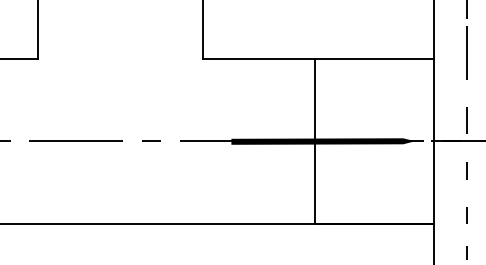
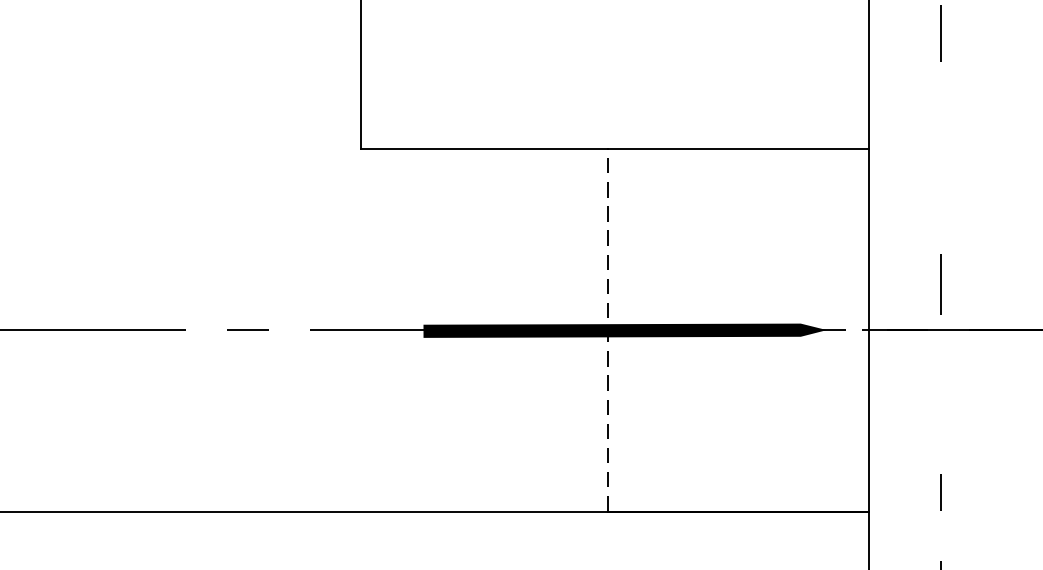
line: (466, 52) -> (939, 135), removed
line: (315, 141) -> (608, 330), solid -> dashed
line: (466, 170) -> (939, 394), removed

